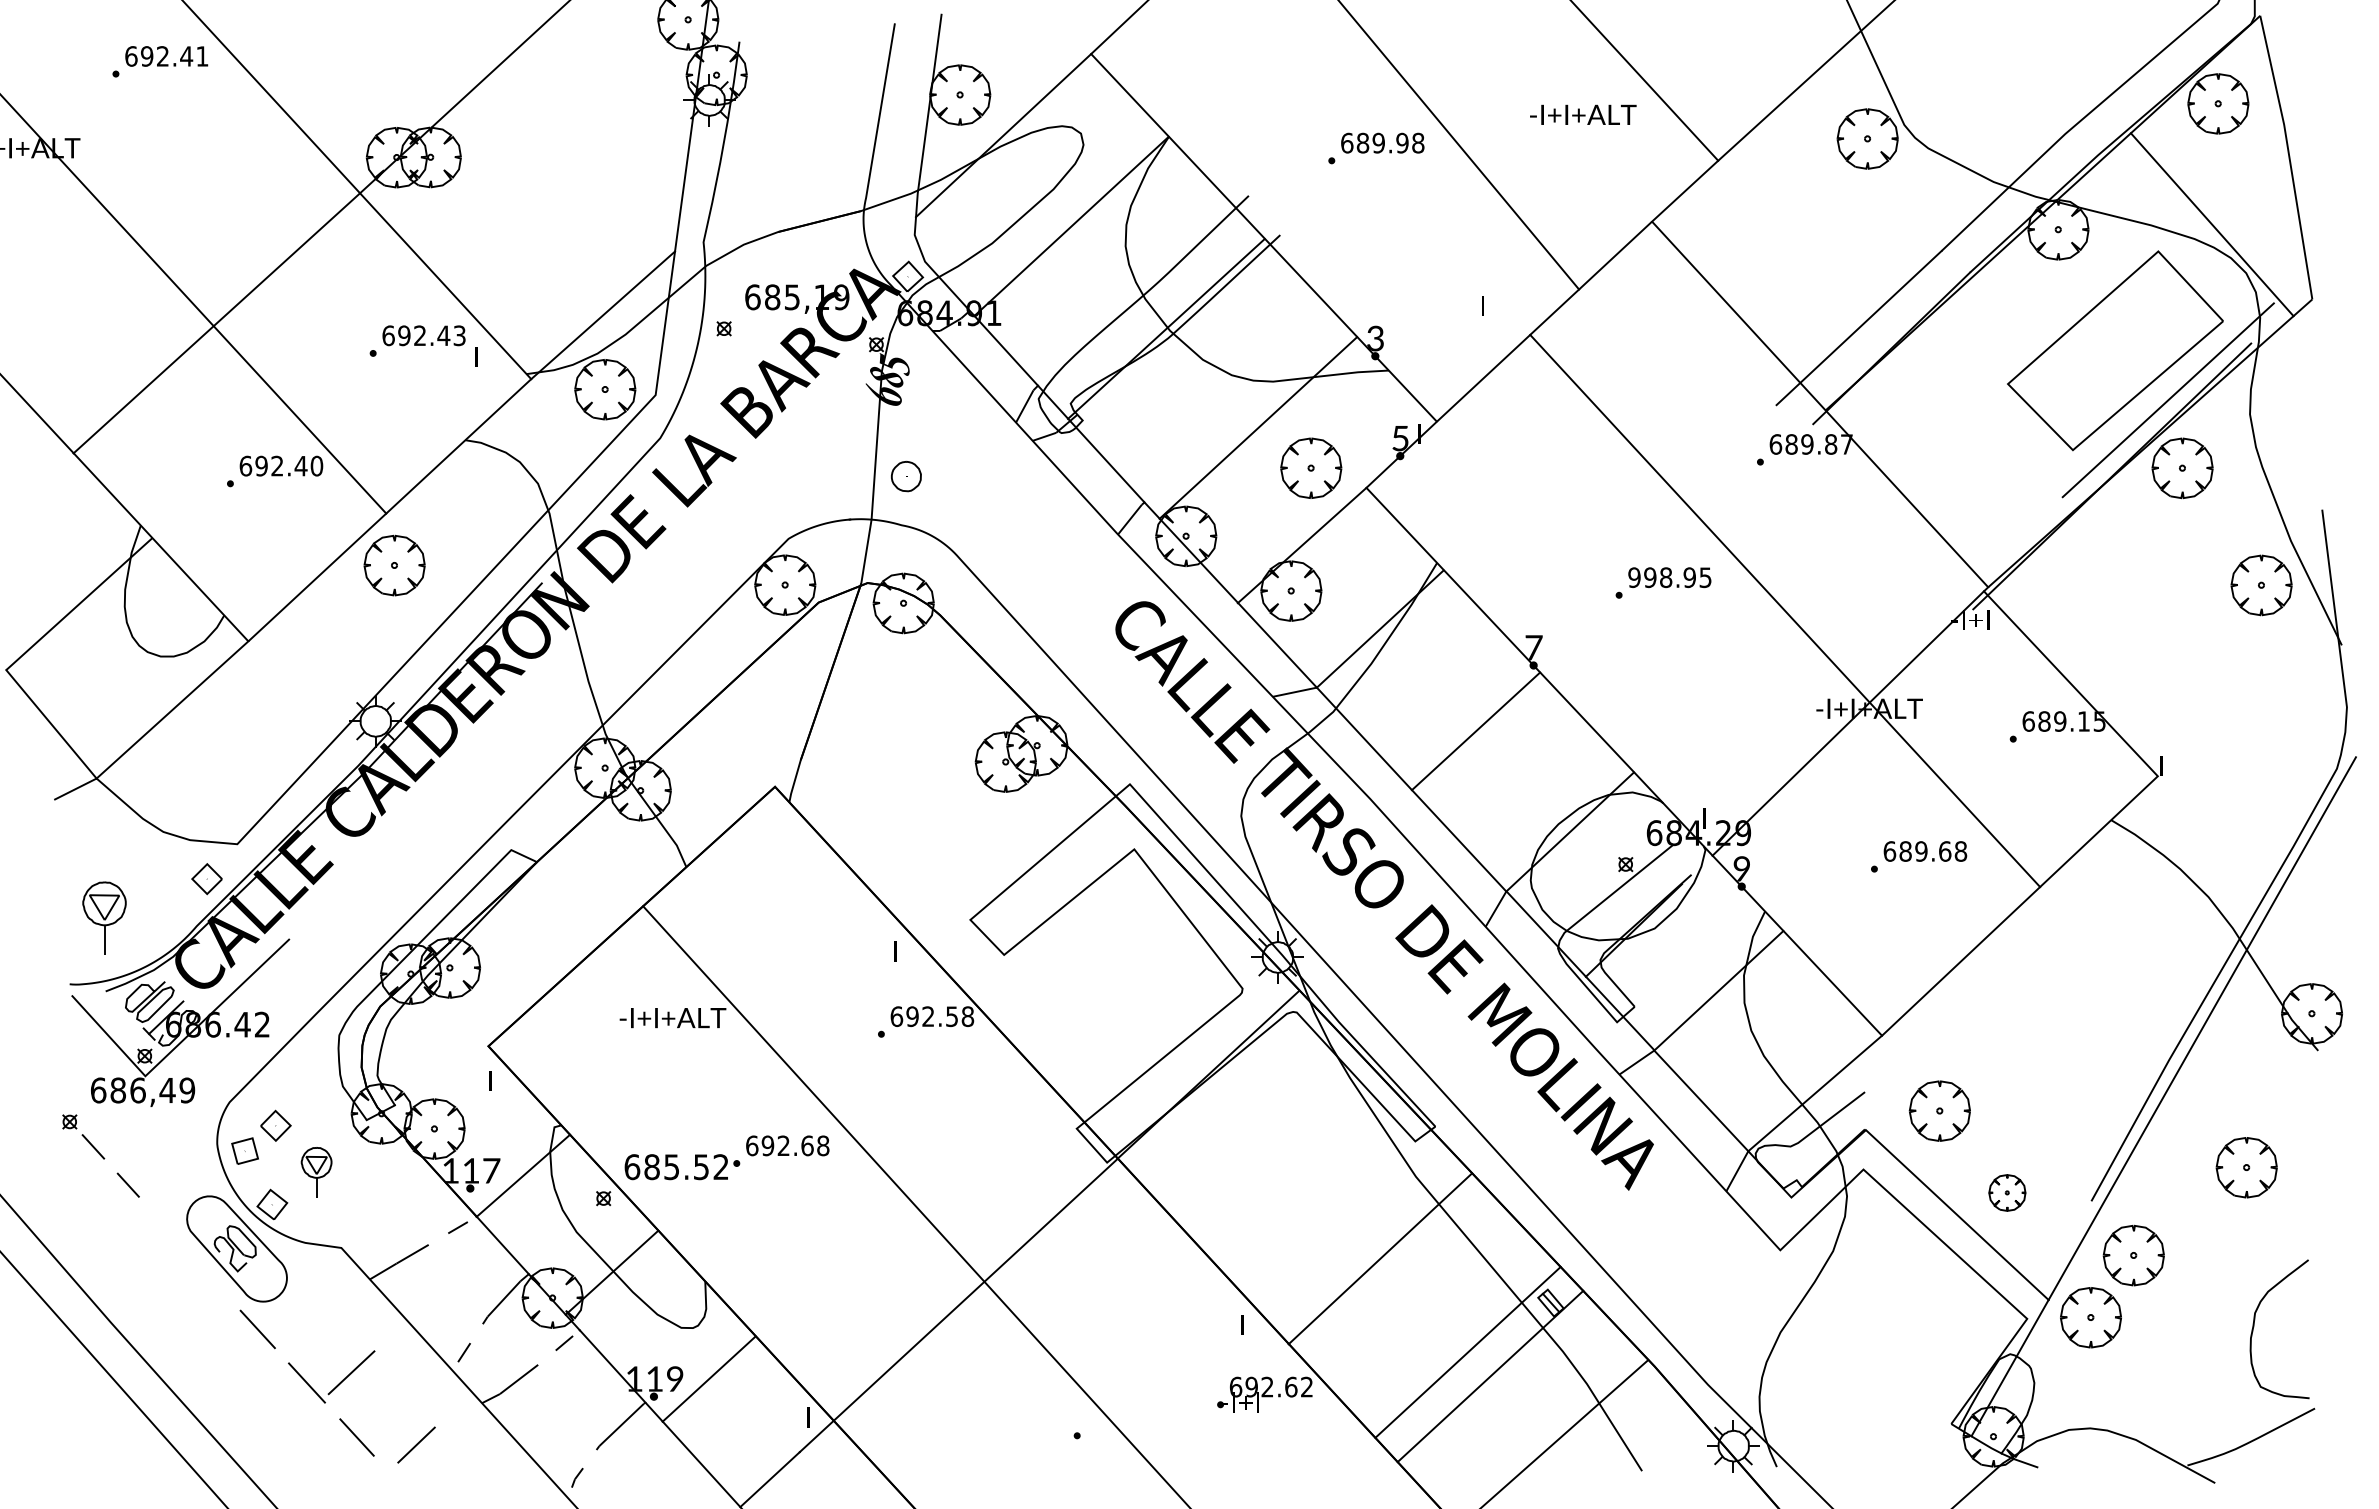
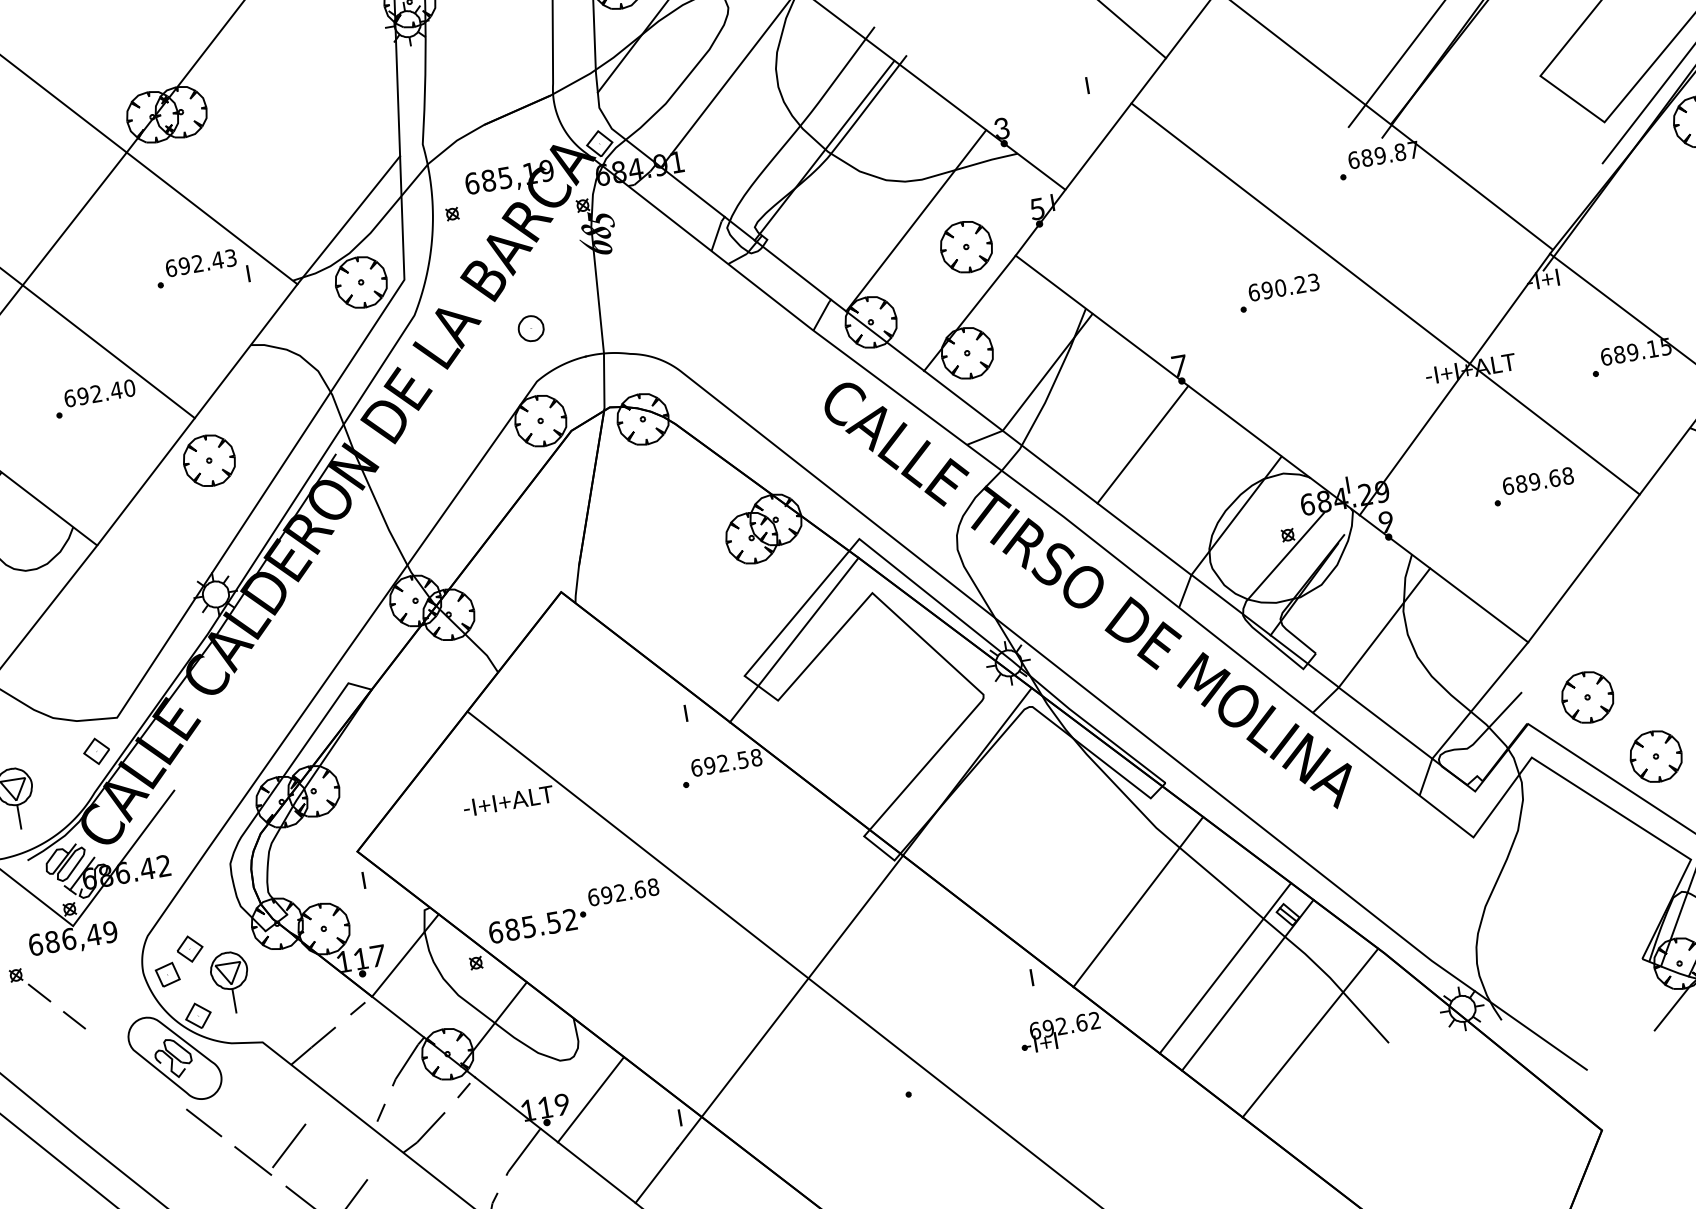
part: (906, 476) -> (531, 328), moved
text: (1669, 577) -> (1283, 287), 998.95 -> 690.23
line: (1034, 887) -> (793, 639), added
part: (316, 1172) -> (230, 982), size x1.43
part: (2007, 1192) -> (1656, 756), size x1.67

